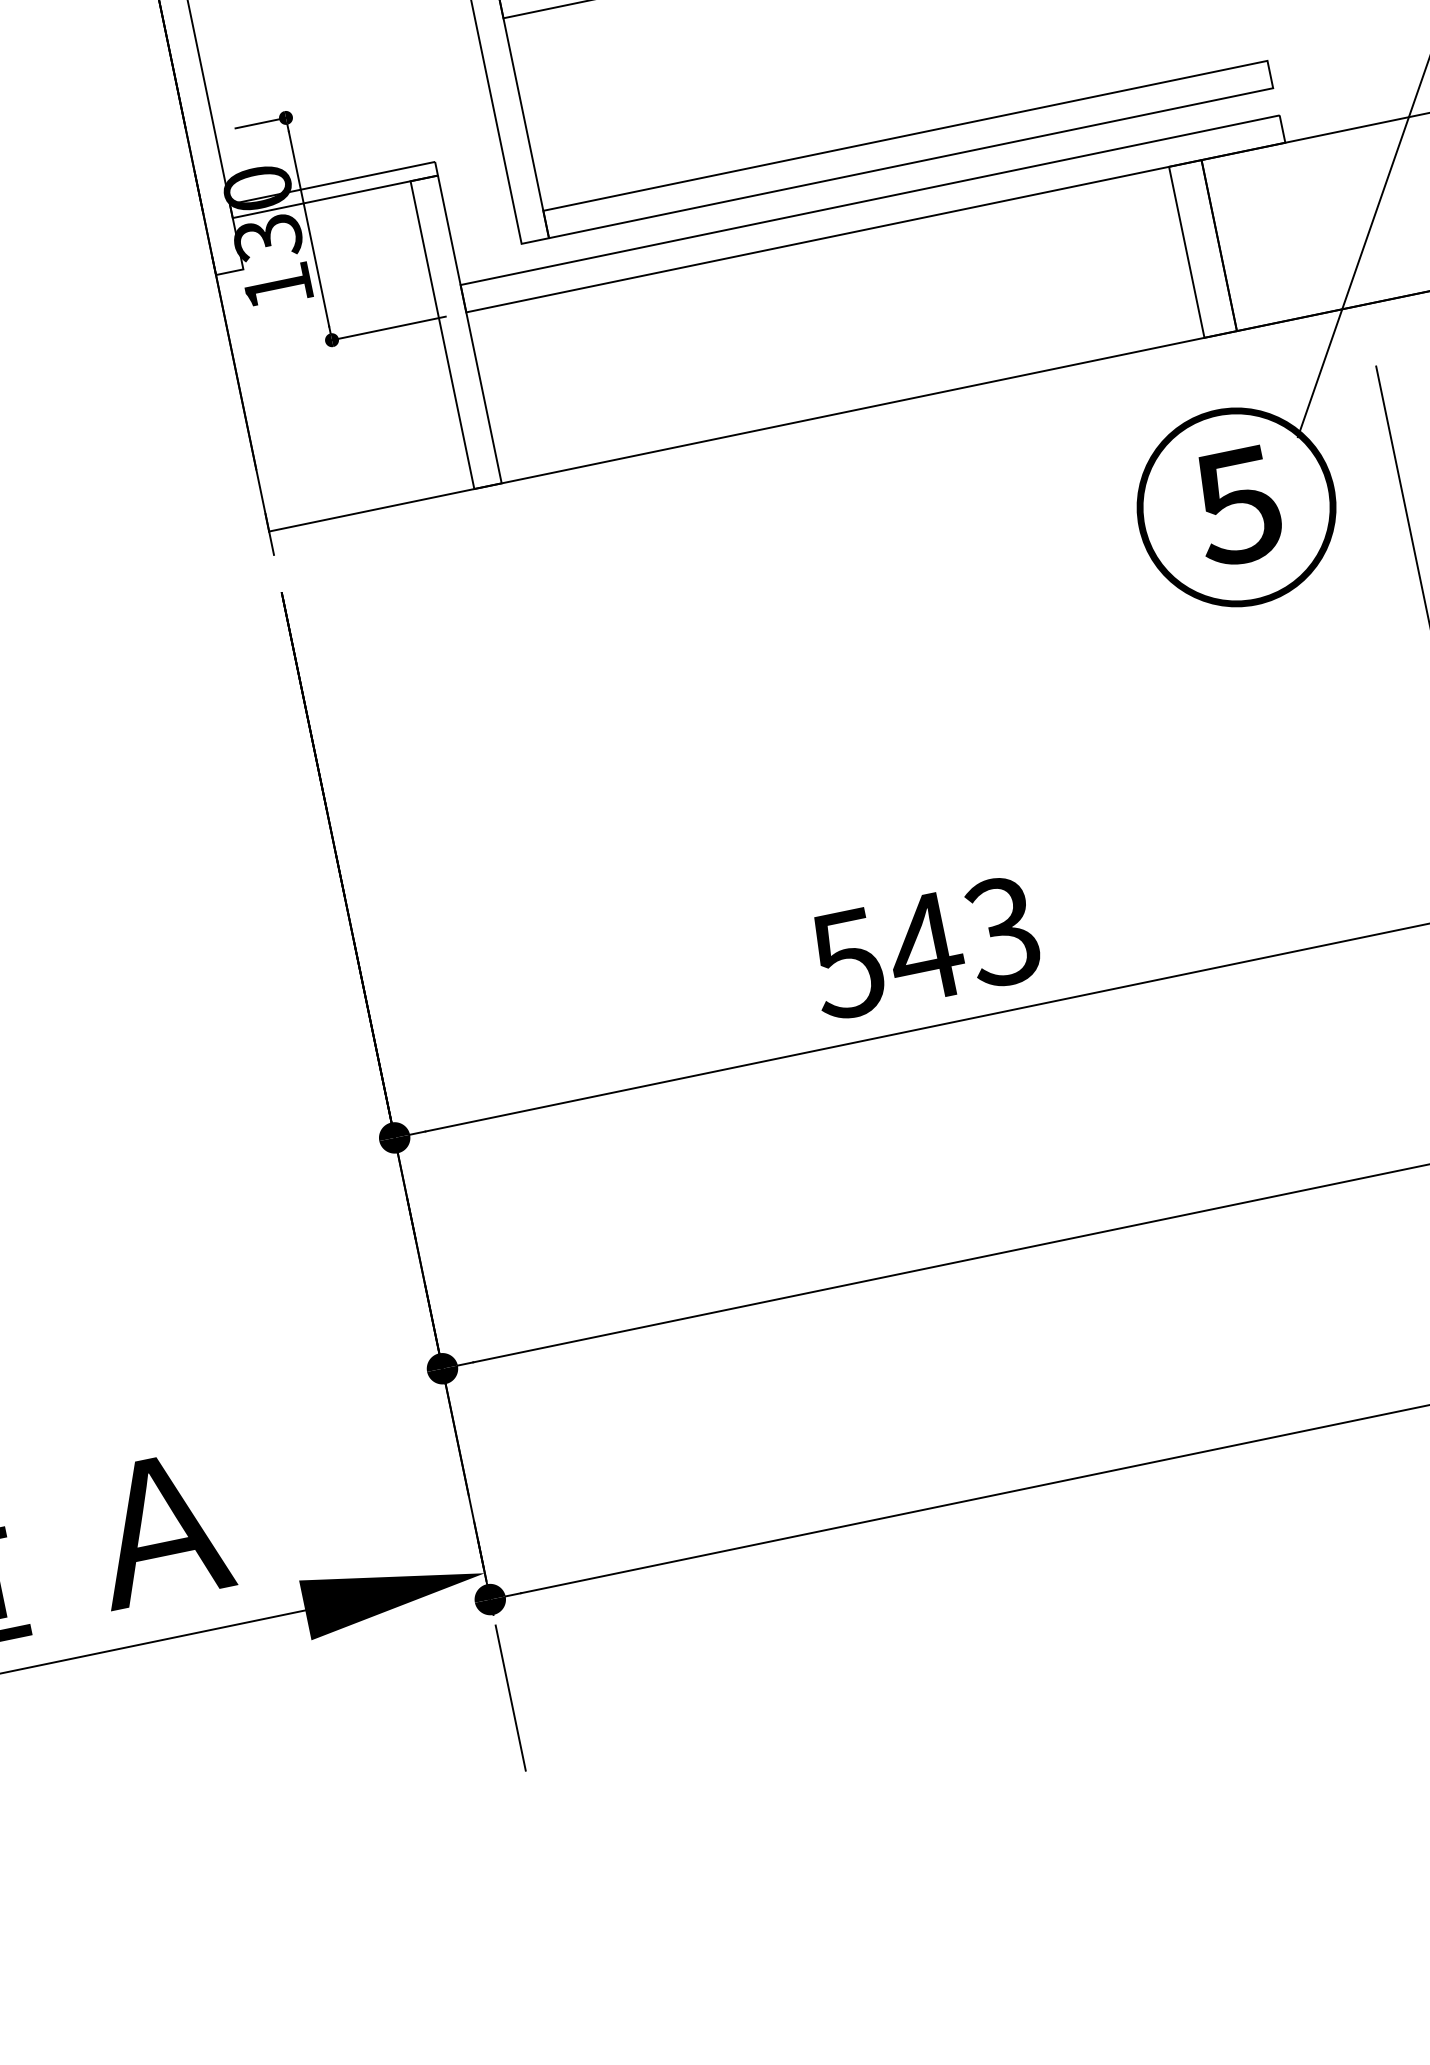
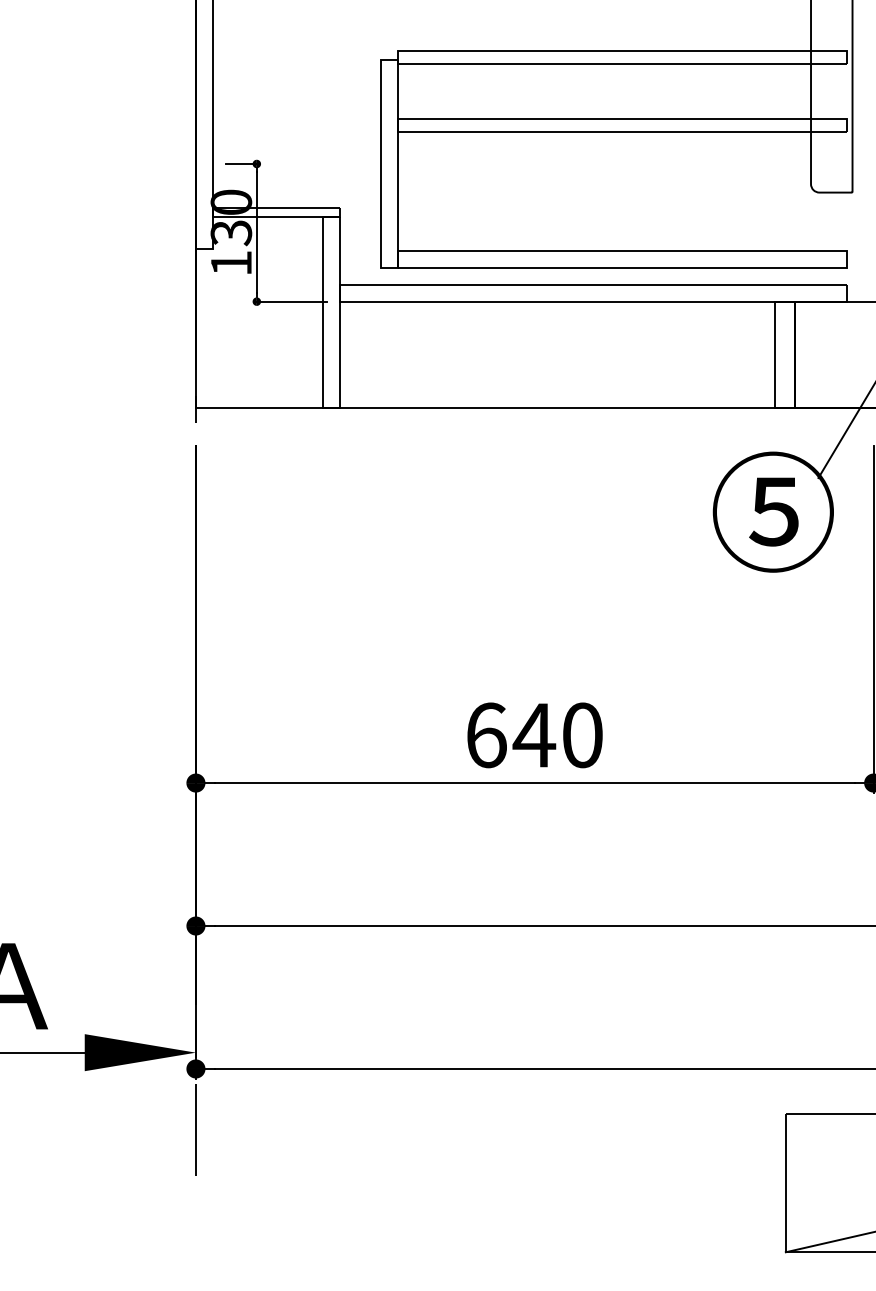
text: (923, 948) -> (533, 735), 543 -> 640

